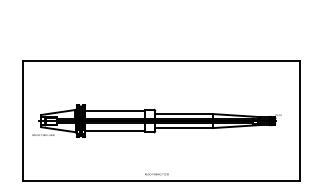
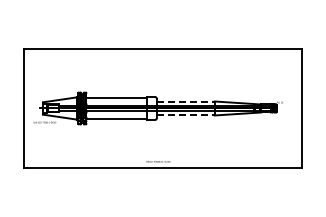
line: (184, 114) -> (185, 101), solid -> dashed
line: (184, 128) -> (185, 115), solid -> dashed

